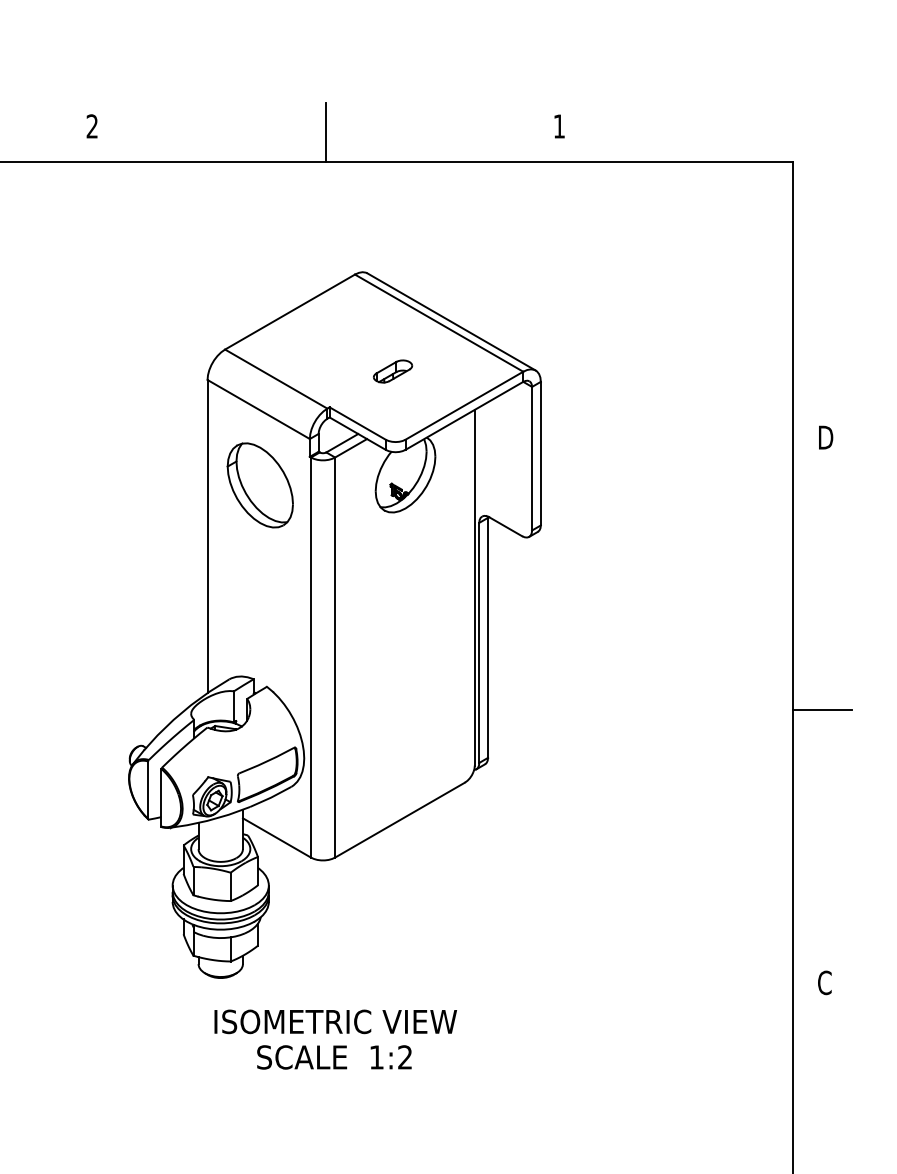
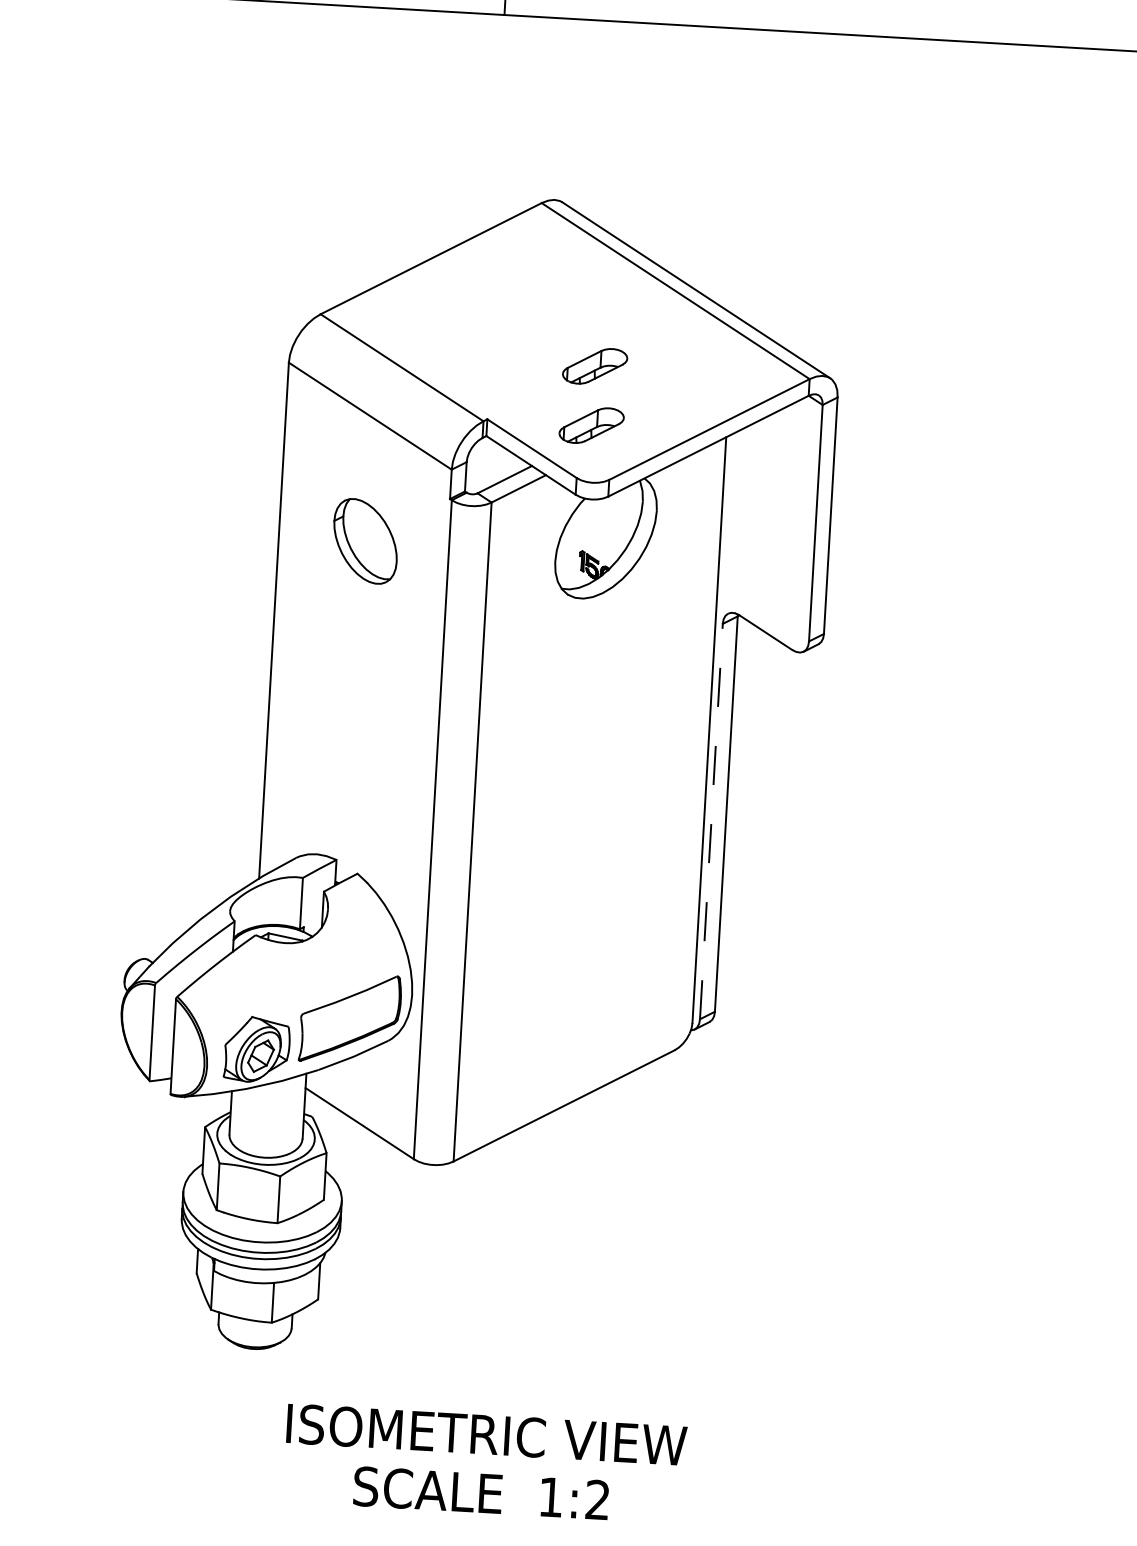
part: (393, 407) -> (592, 425), added
part: (259, 485) -> (364, 541), size x0.6
line: (479, 642) -> (711, 820), solid -> dashed
text: (335, 1039) -> (484, 1463), moved

